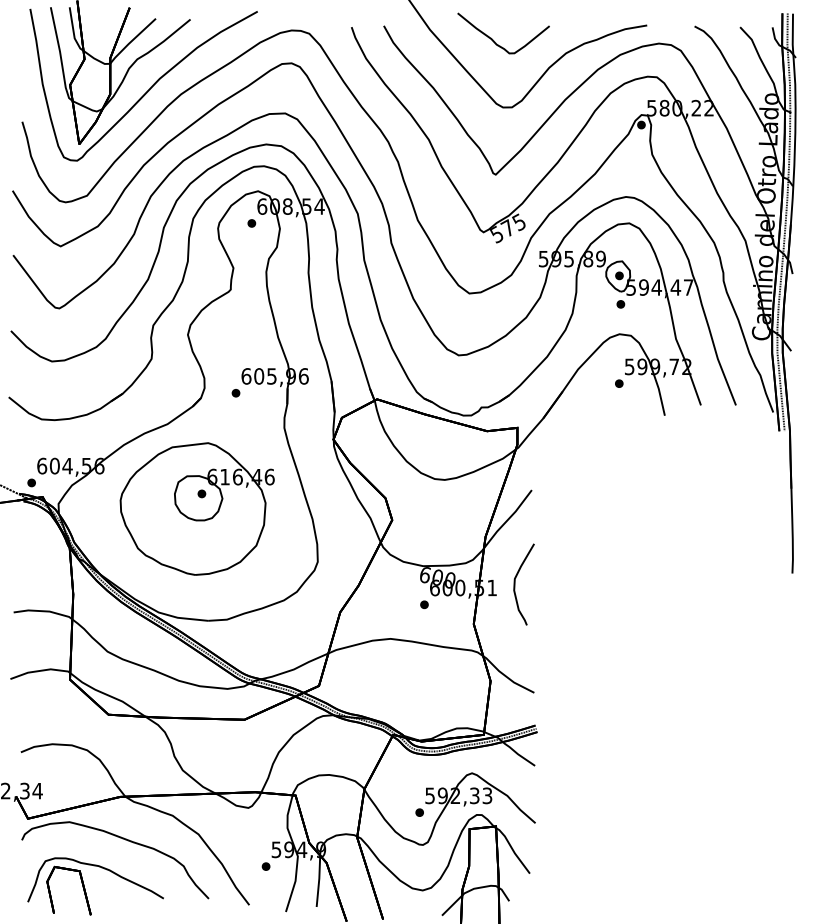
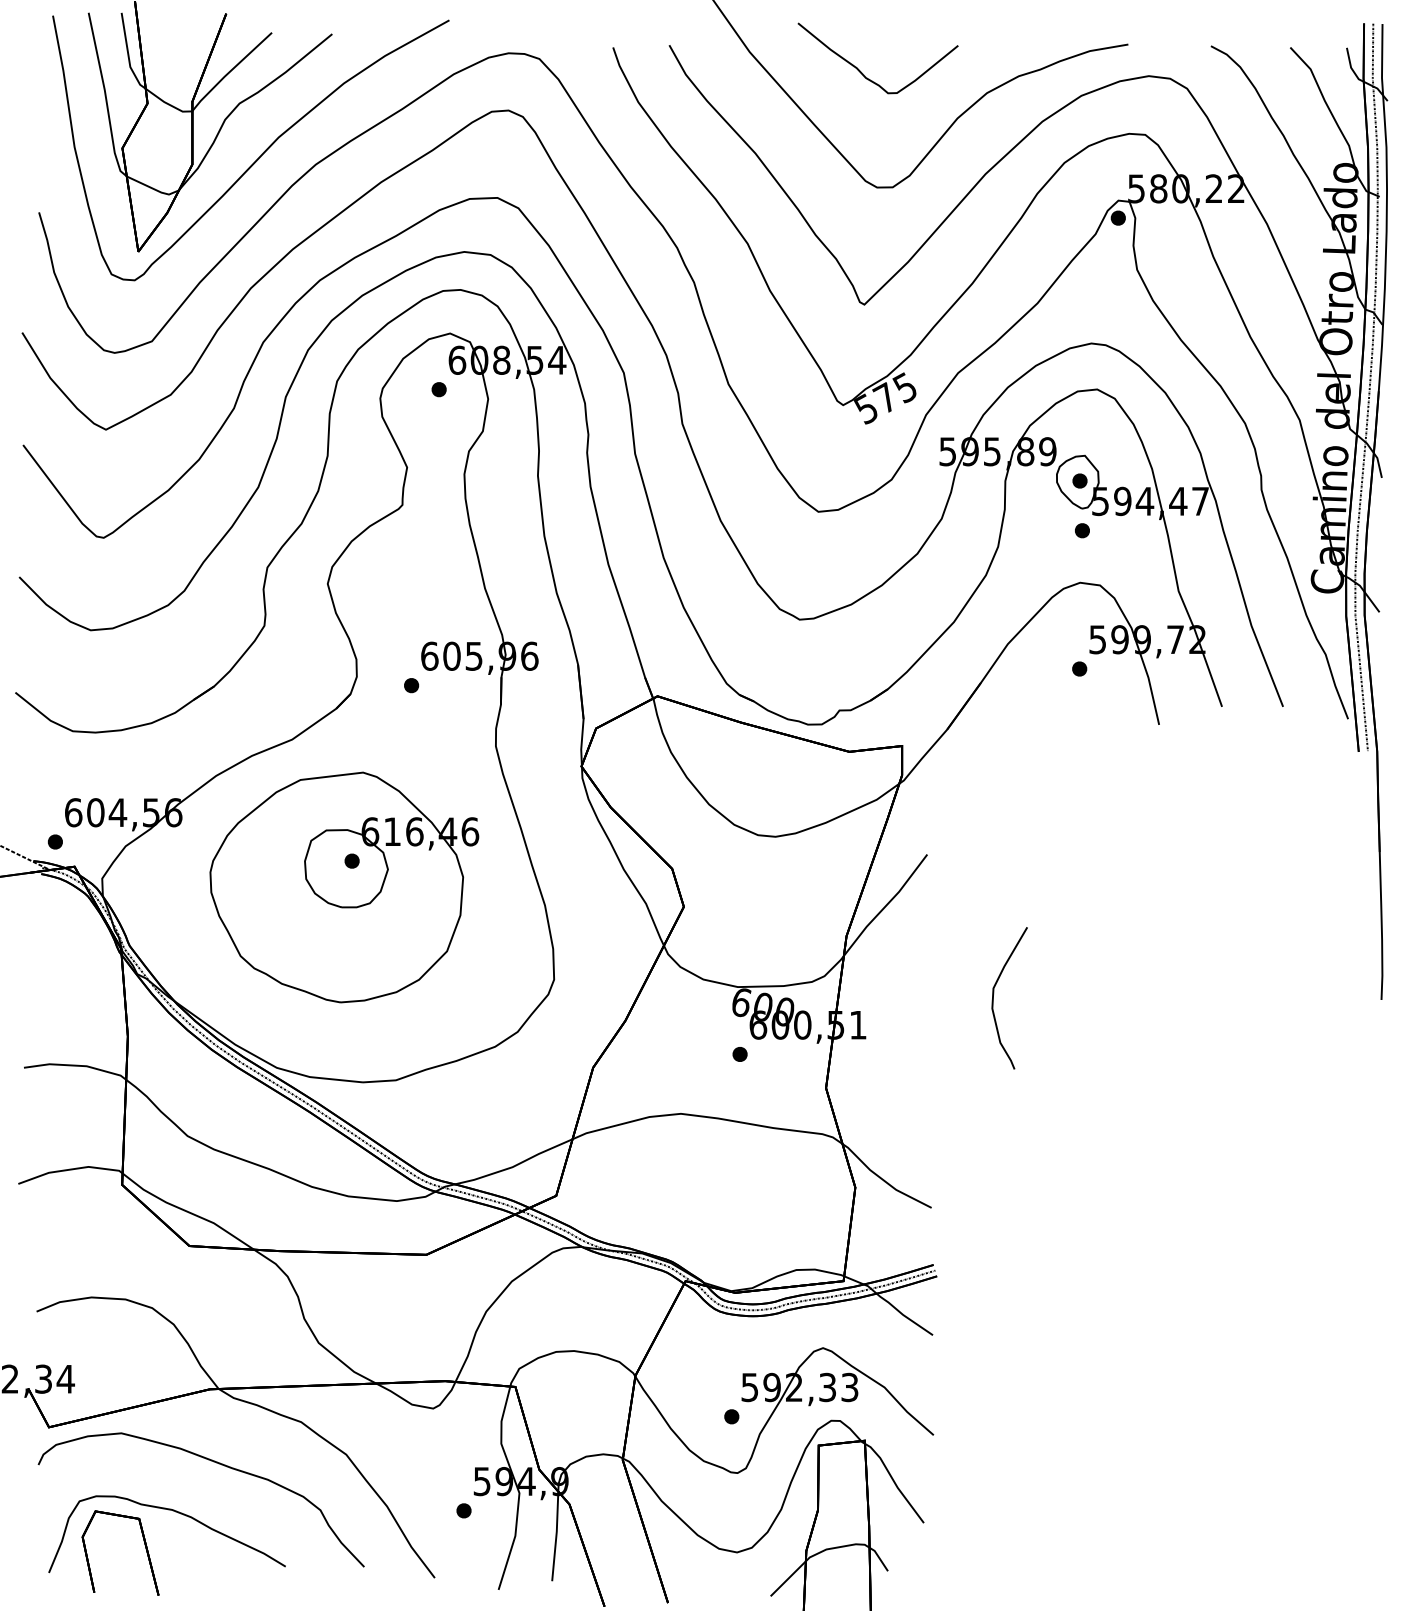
curve: (515, 584) -> (994, 998), moved

